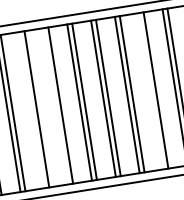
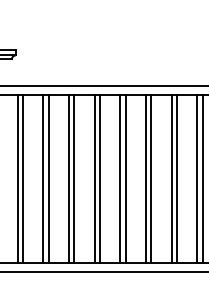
line: (151, 90) -> (171, 178), added
line: (55, 106) -> (68, 178), added
line: (32, 109) -> (43, 178), added

